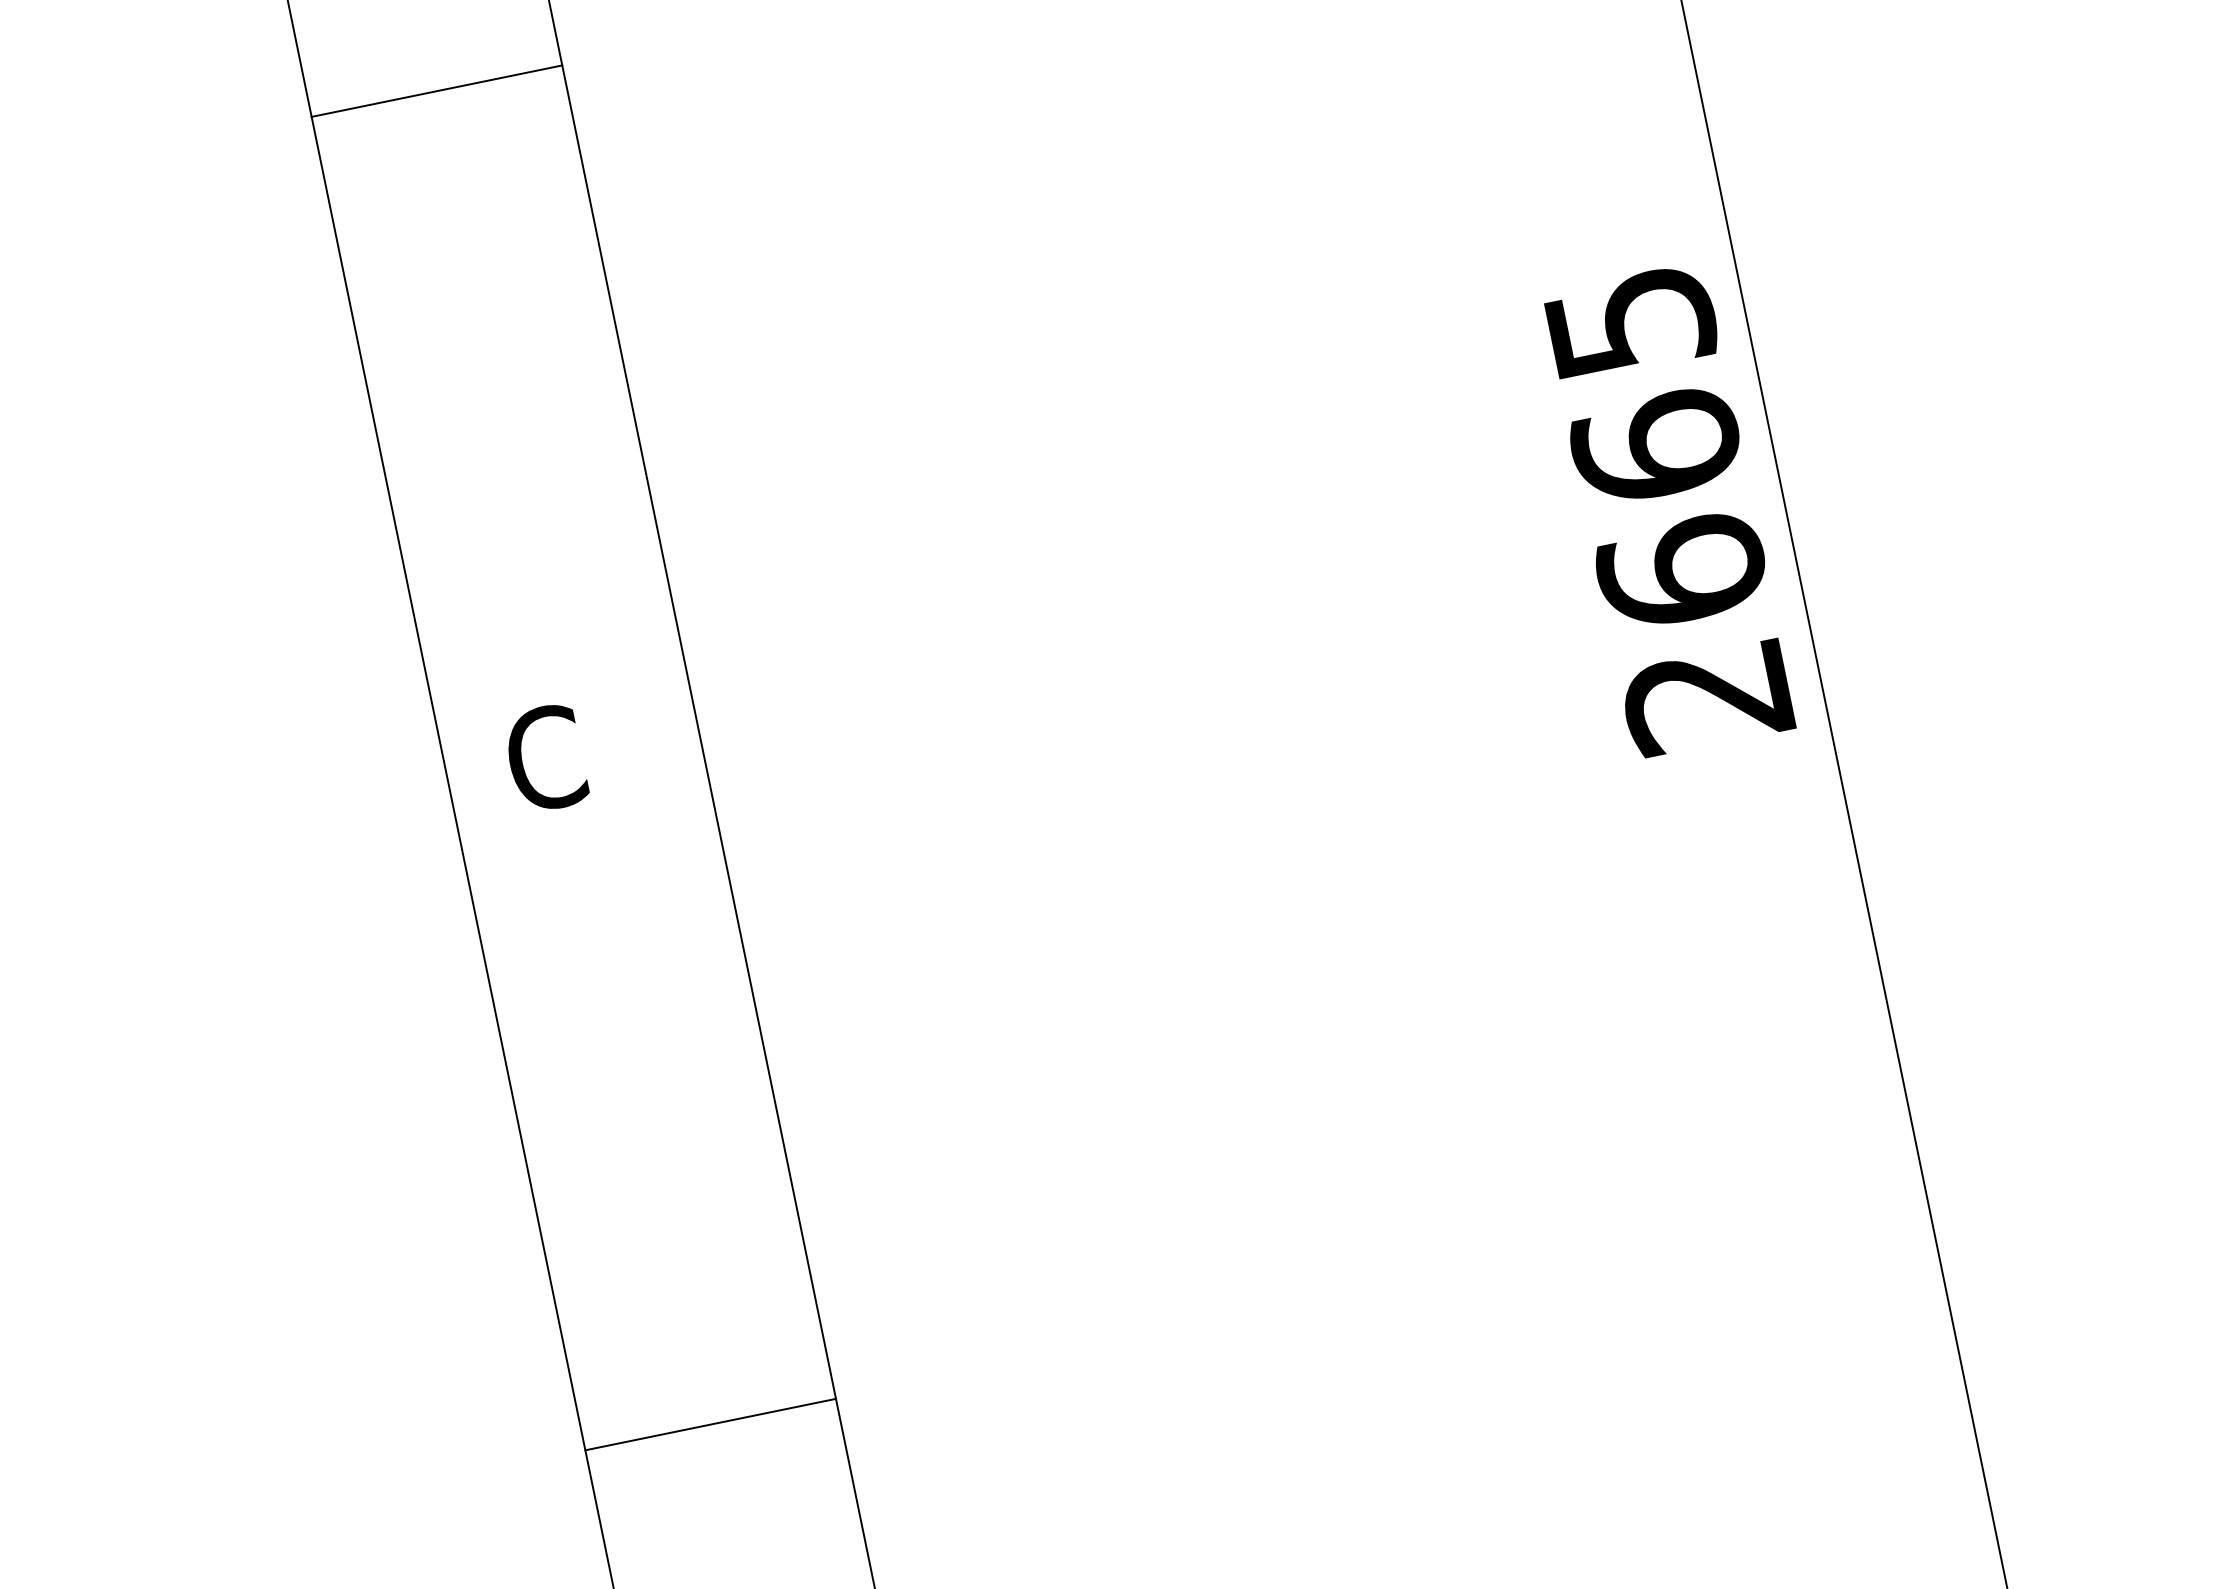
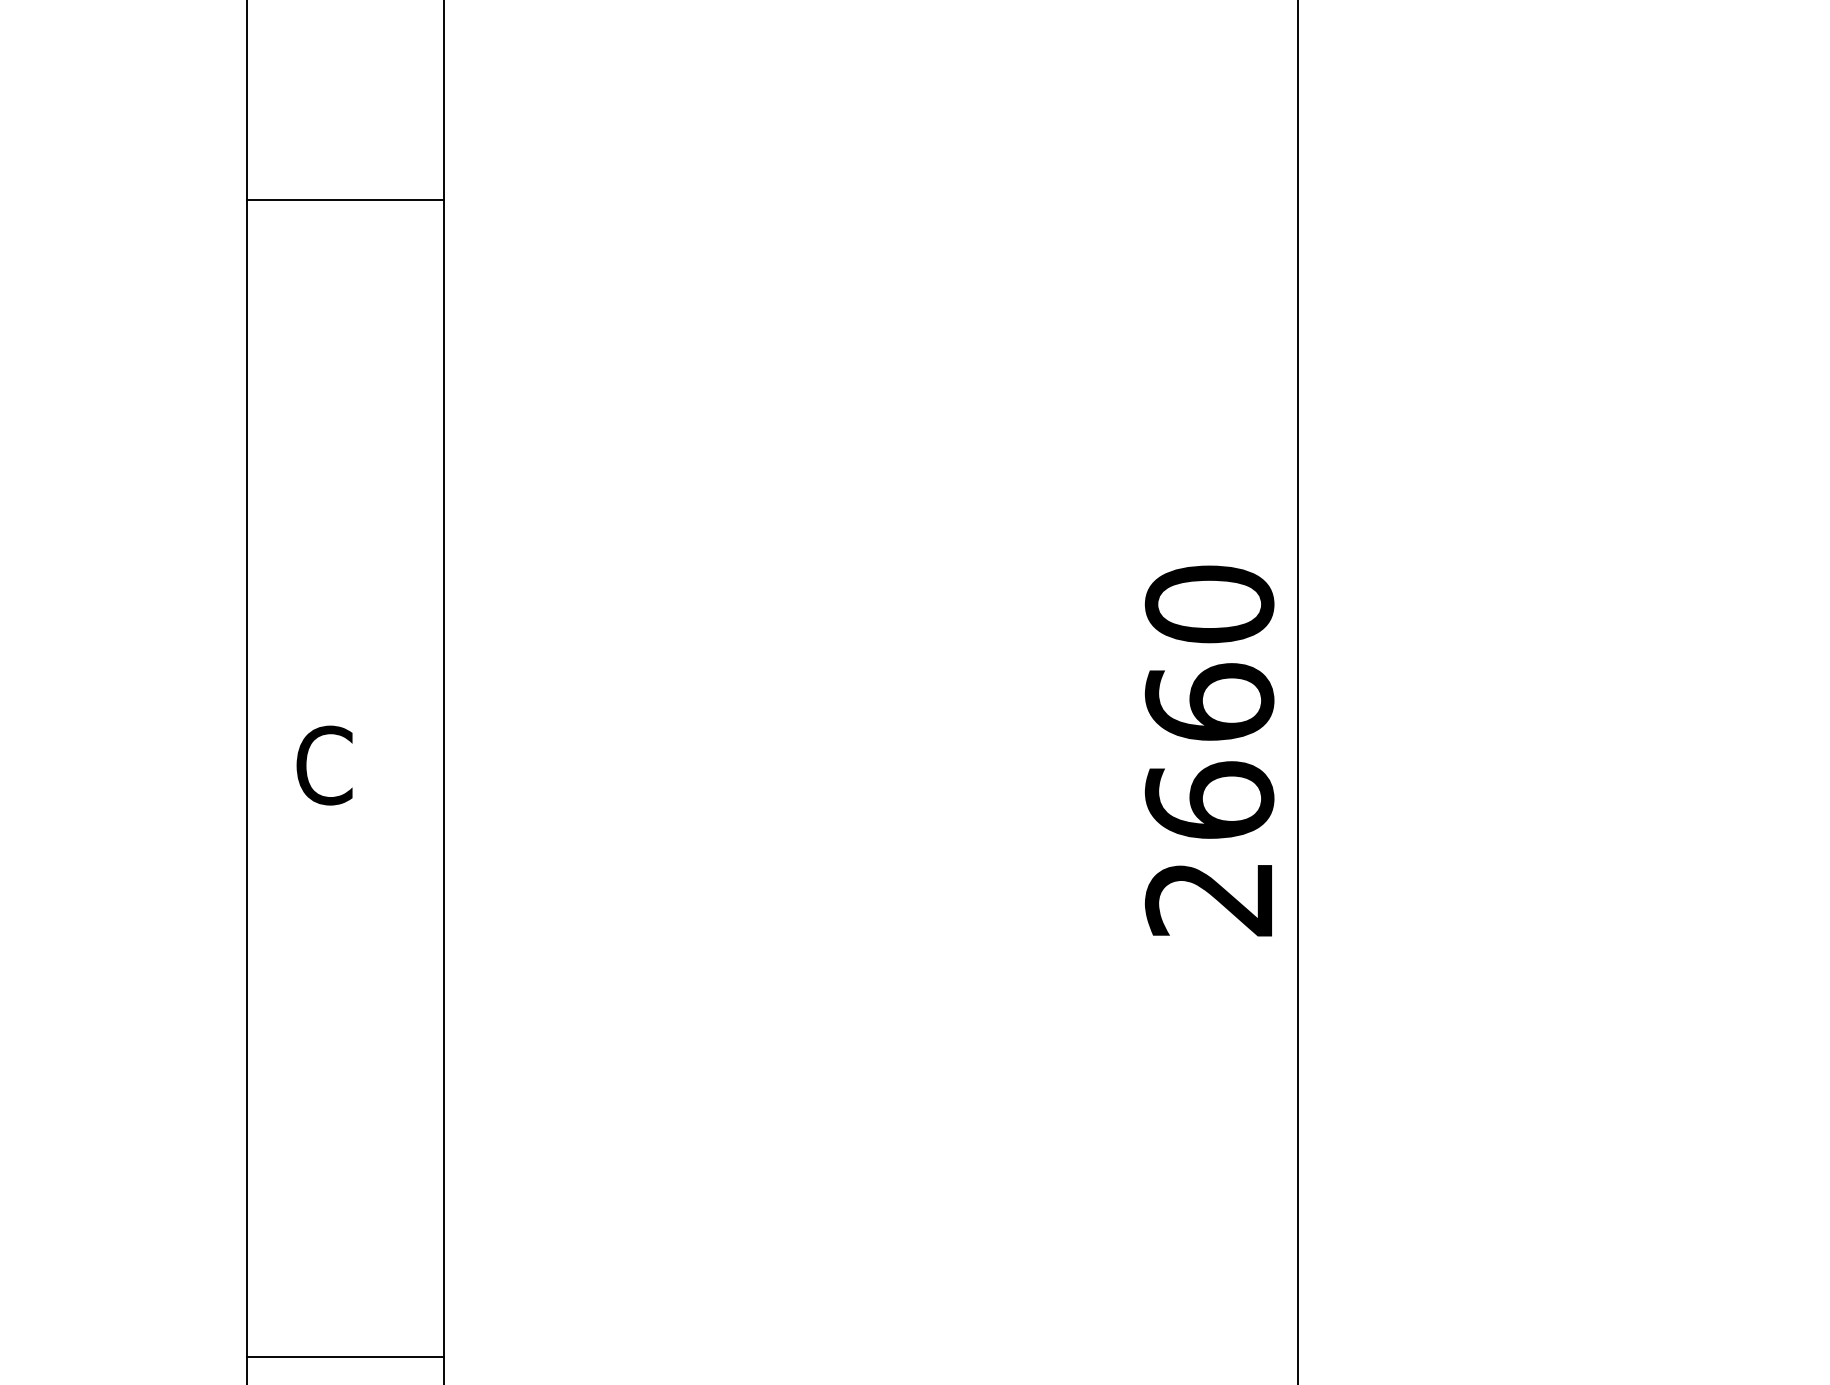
line: (436, 90) -> (345, 199), moved
text: (1630, 322) -> (1209, 604), 2665 -> 2660
line: (710, 1425) -> (345, 1357), moved

